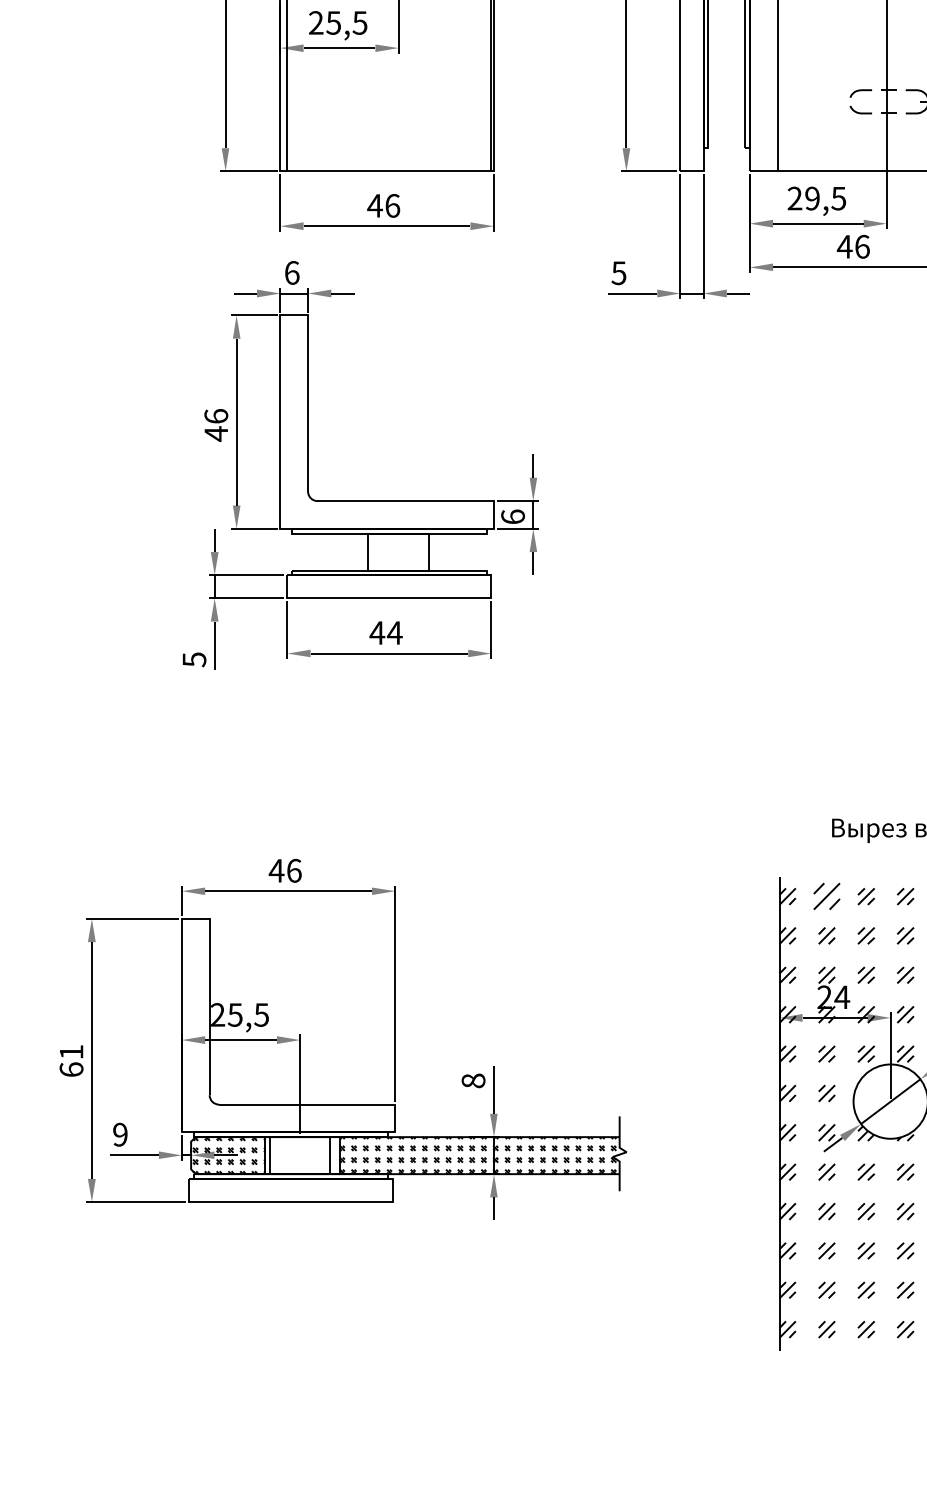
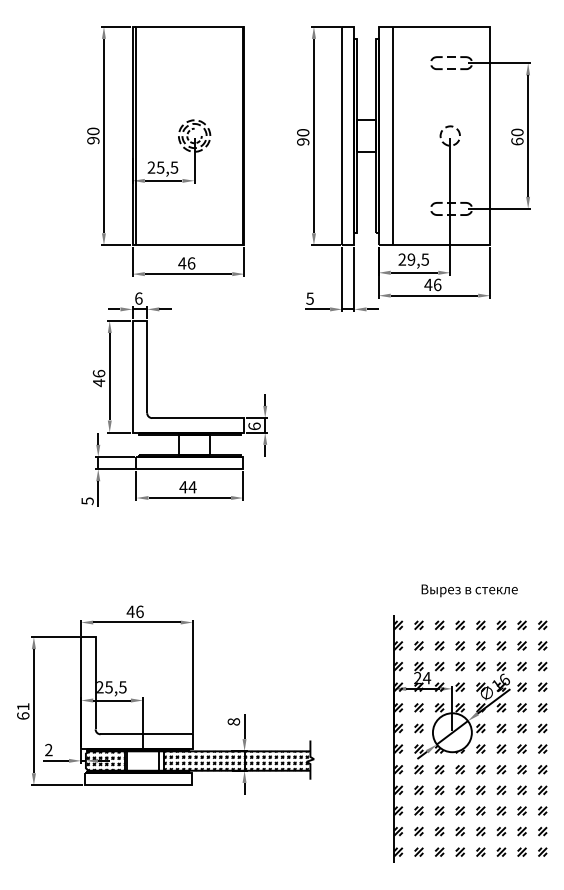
part: (825, 896) -> (418, 625), size x0.62
text: (119, 1135) -> (48, 750), 9 -> 2

